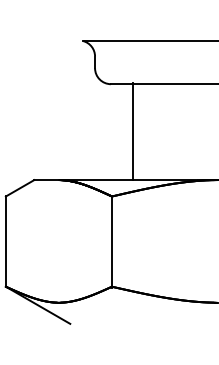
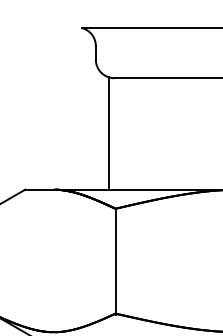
line: (133, 131) -> (109, 133), moved

